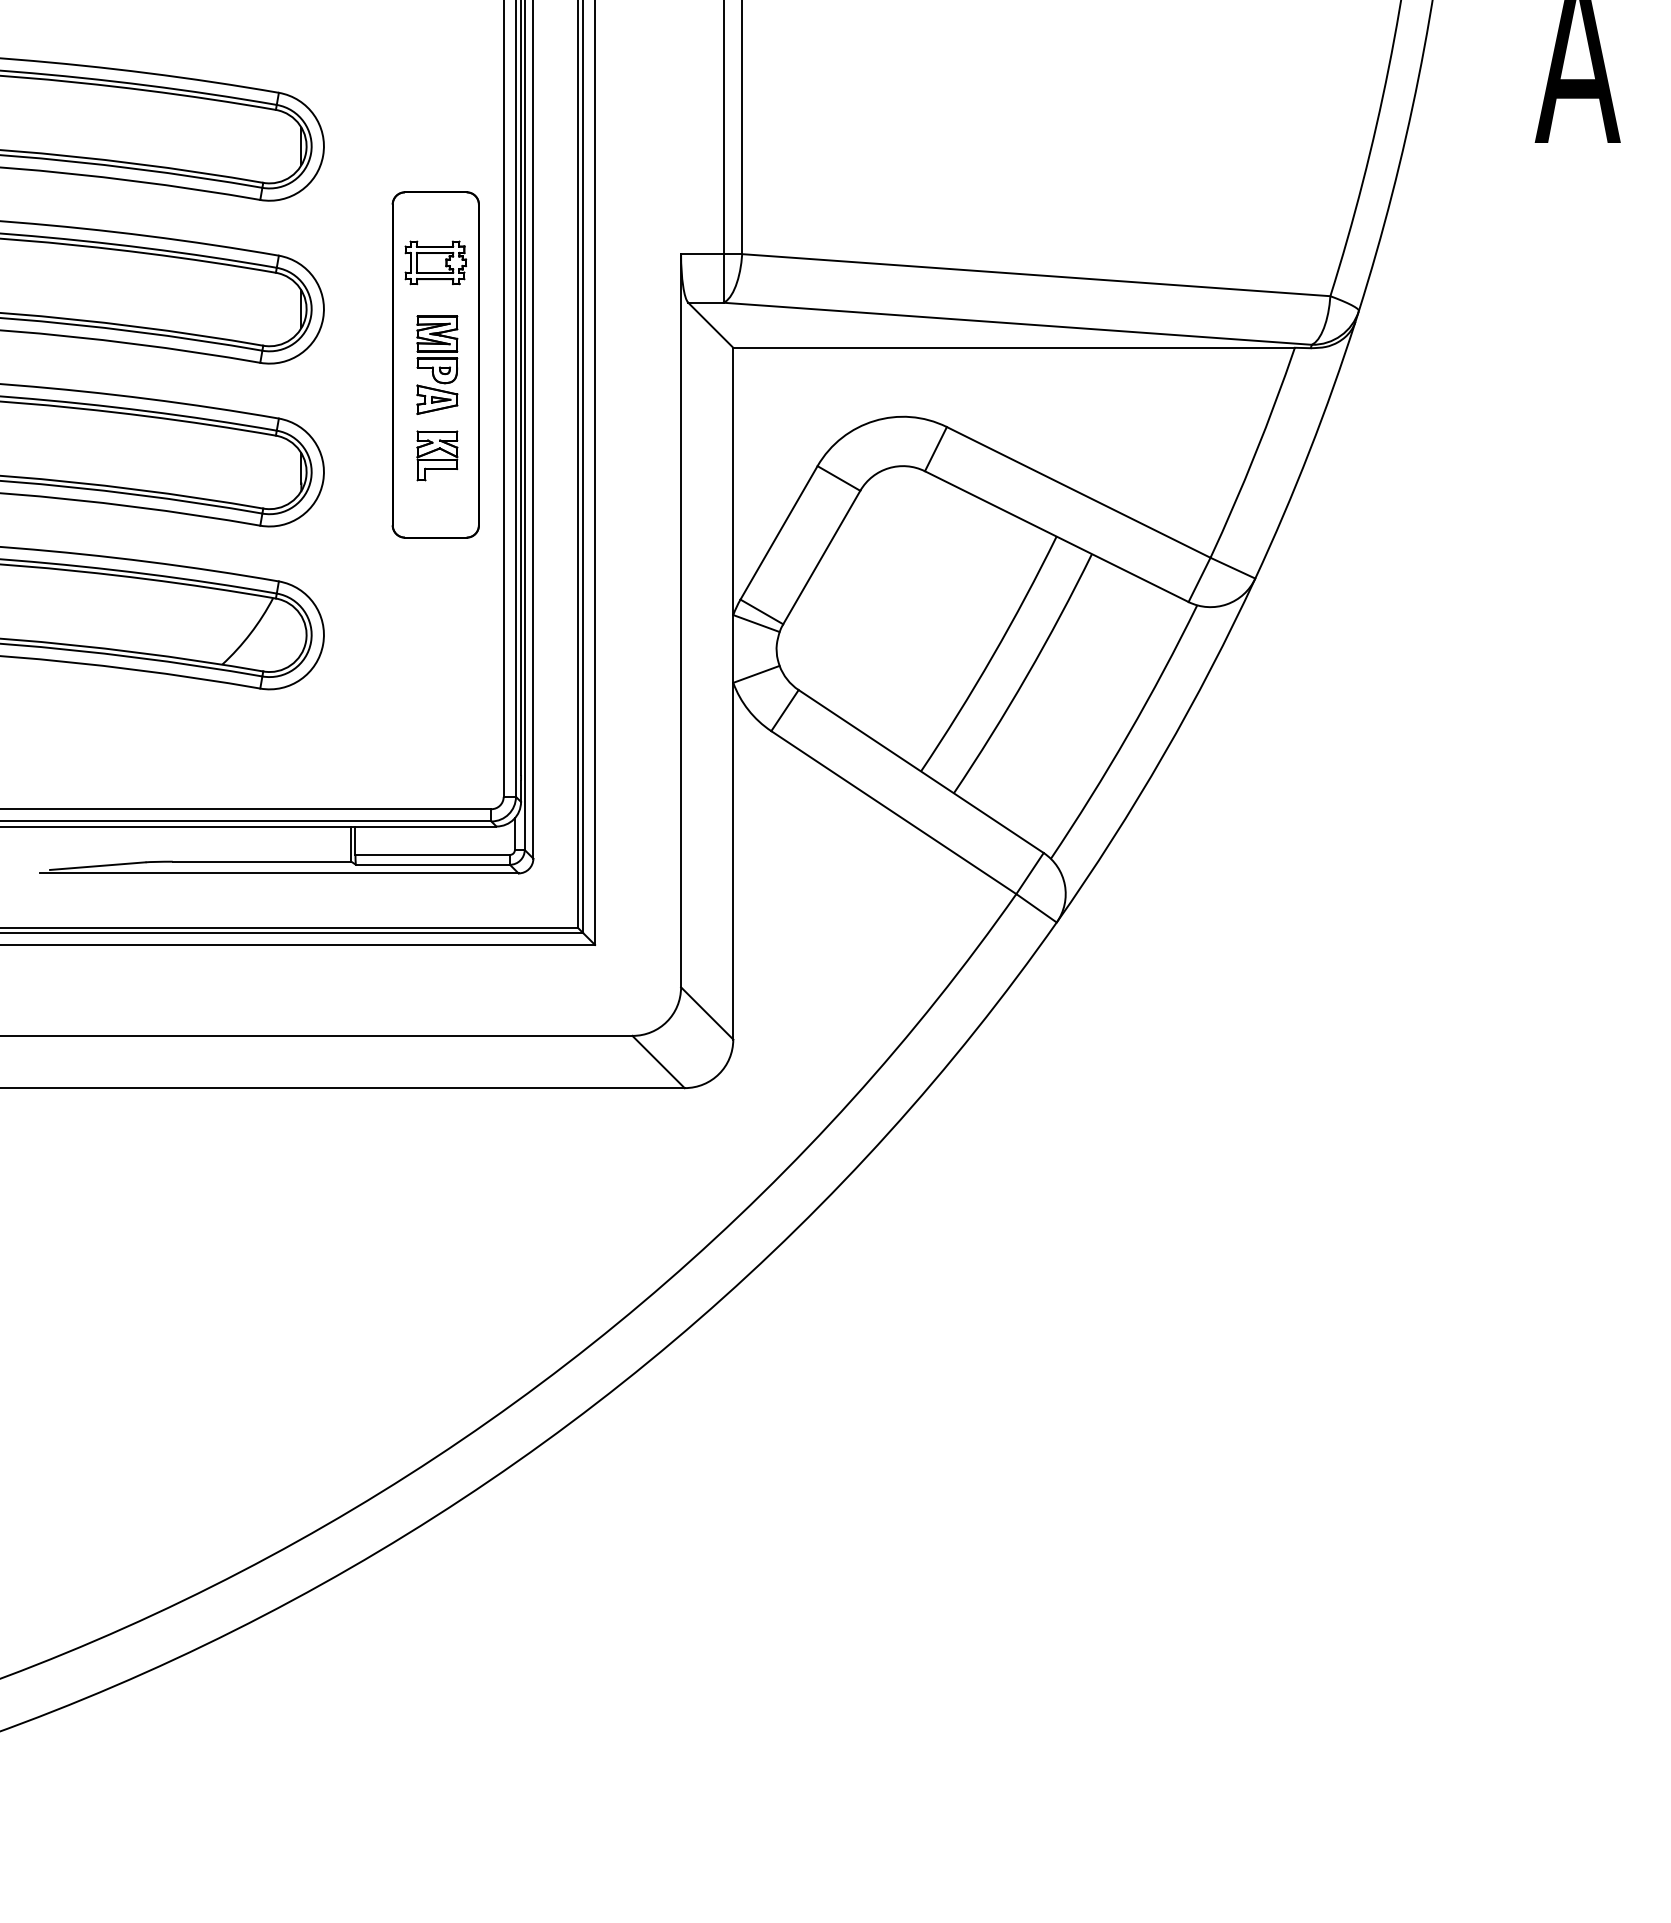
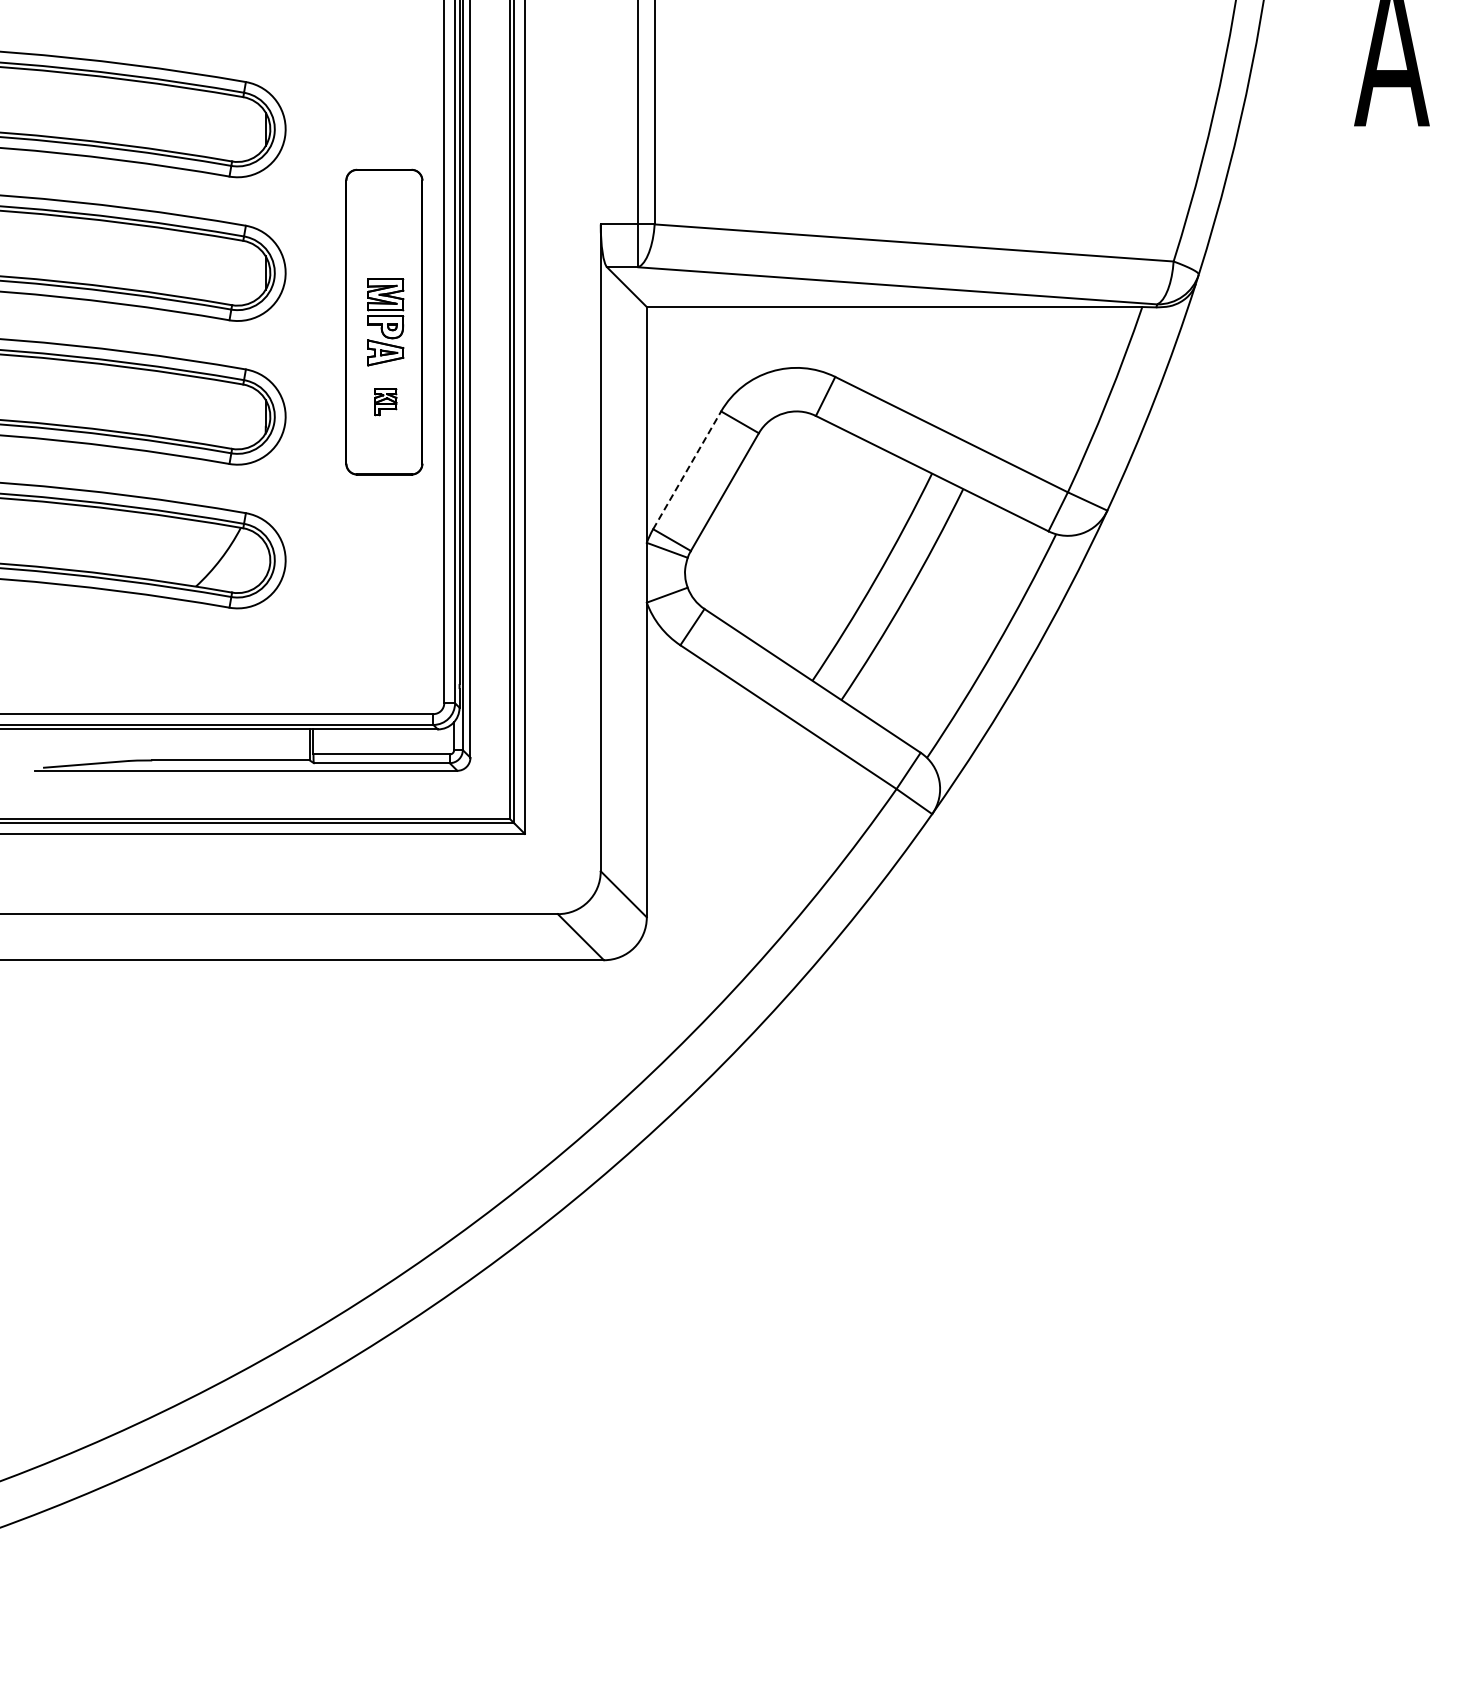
part: (435, 262) -> (384, 231), removed
part: (437, 454) -> (385, 401), size x0.6
line: (779, 533) -> (687, 470), solid -> dashed

